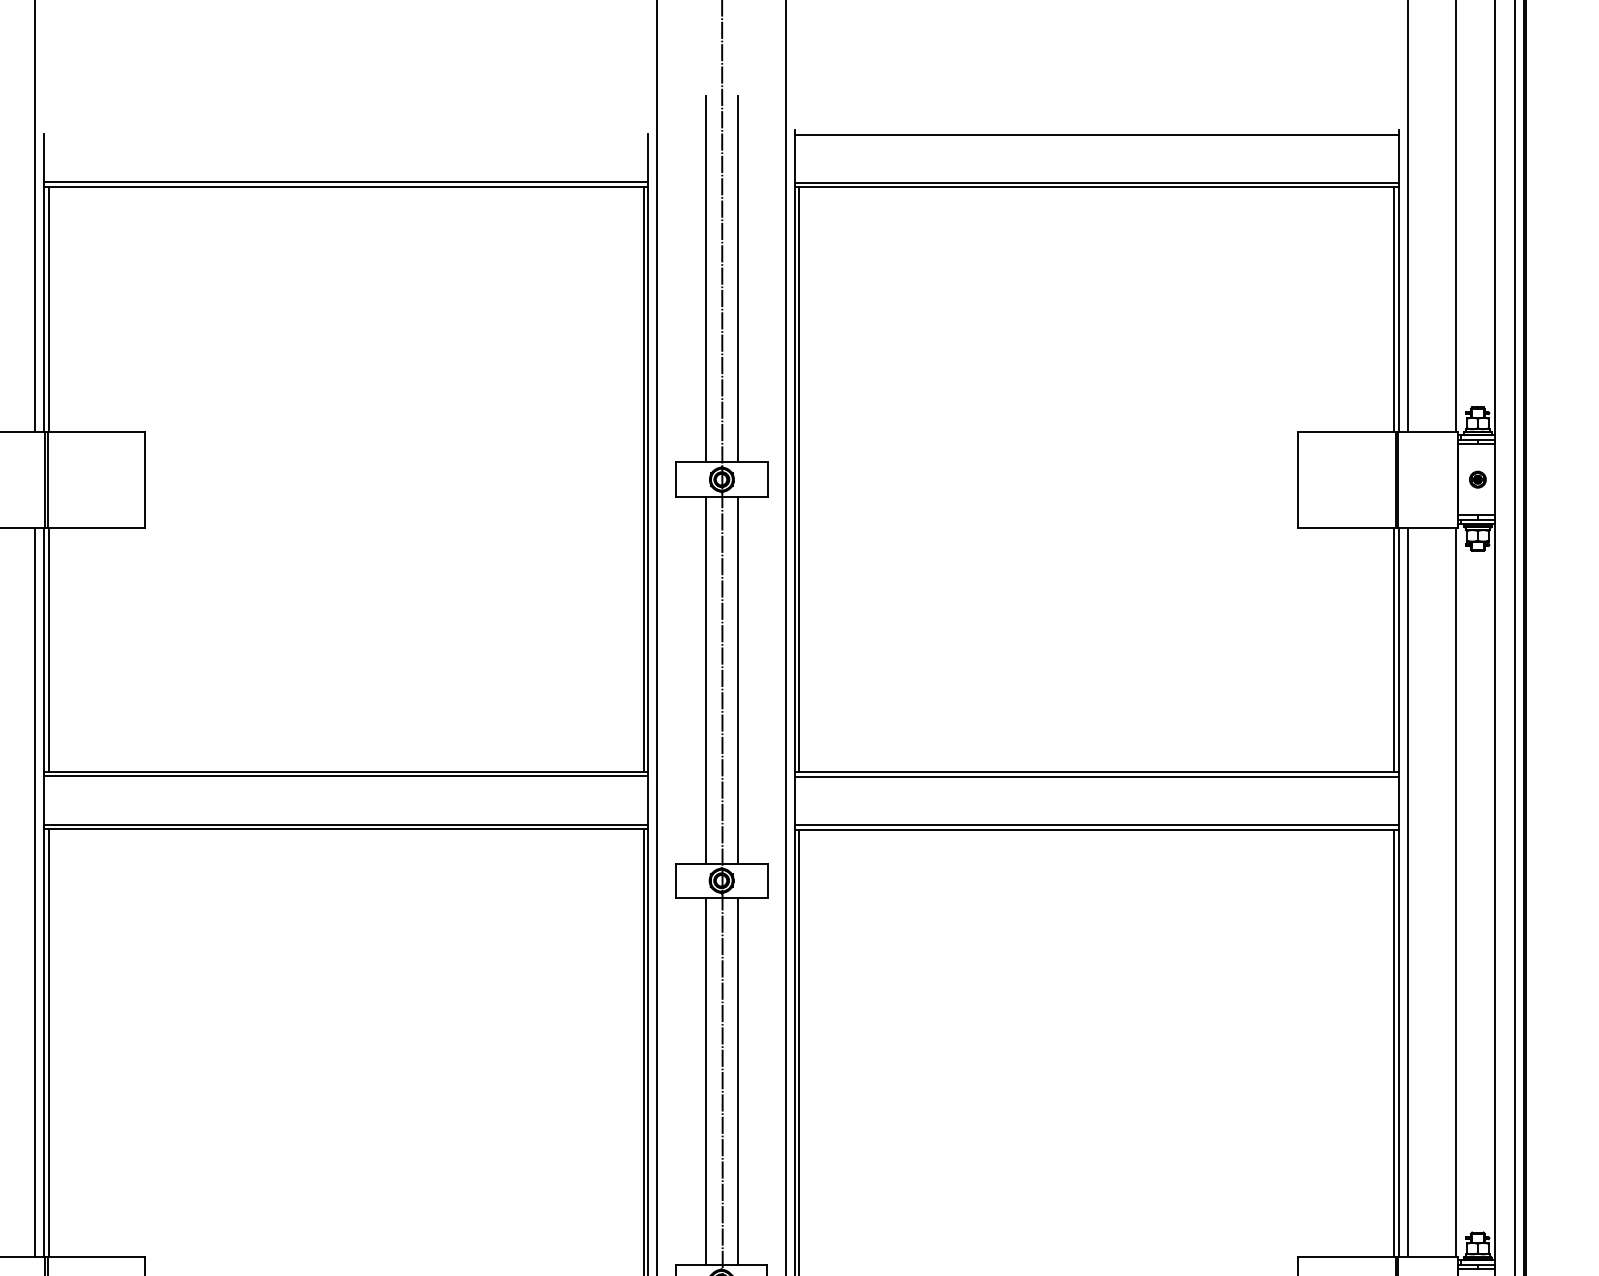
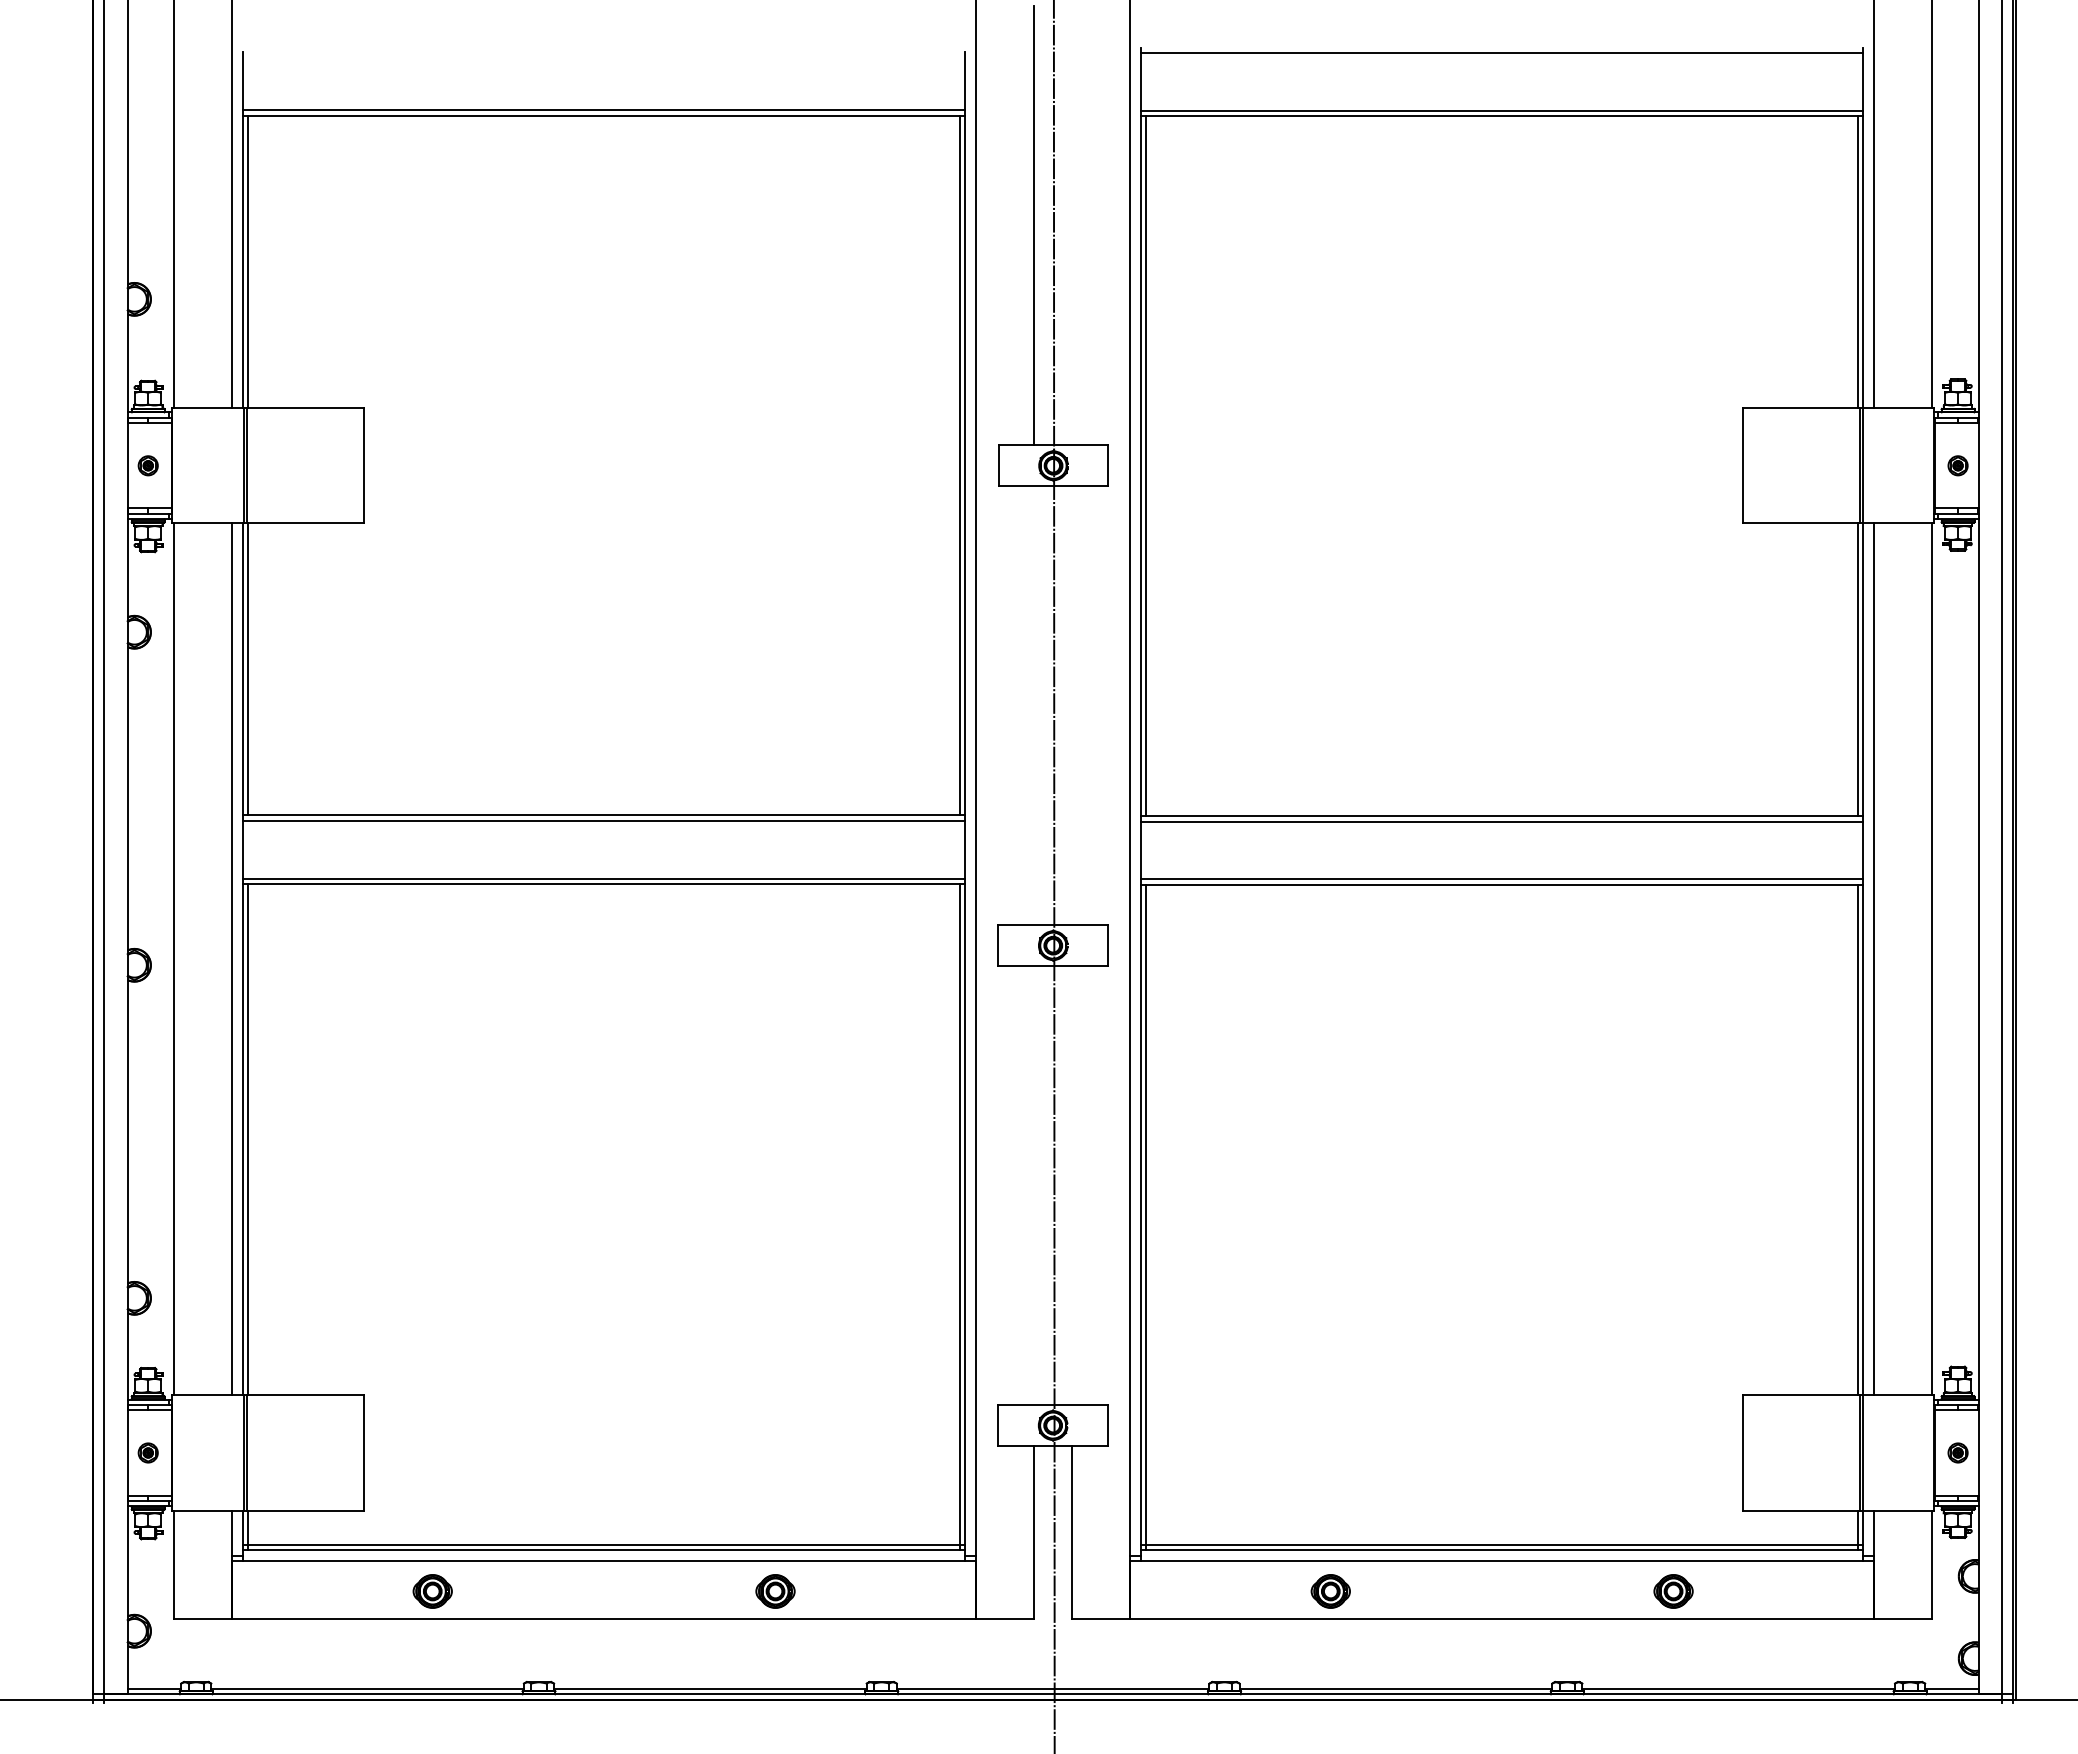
line: (737, 278) -> (1072, 225), removed
line: (705, 680) -> (1033, 705), removed
line: (737, 680) -> (1072, 705), removed
line: (705, 1081) -> (1033, 1185), removed
line: (737, 1081) -> (1072, 1185), removed

